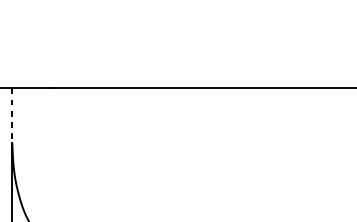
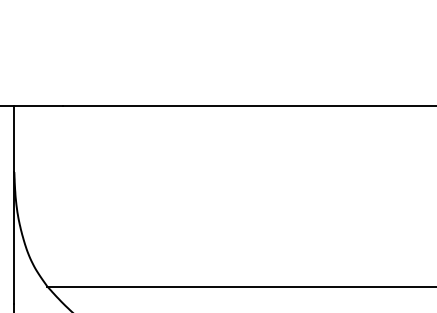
line: (12, 116) -> (14, 139), dashed -> solid

